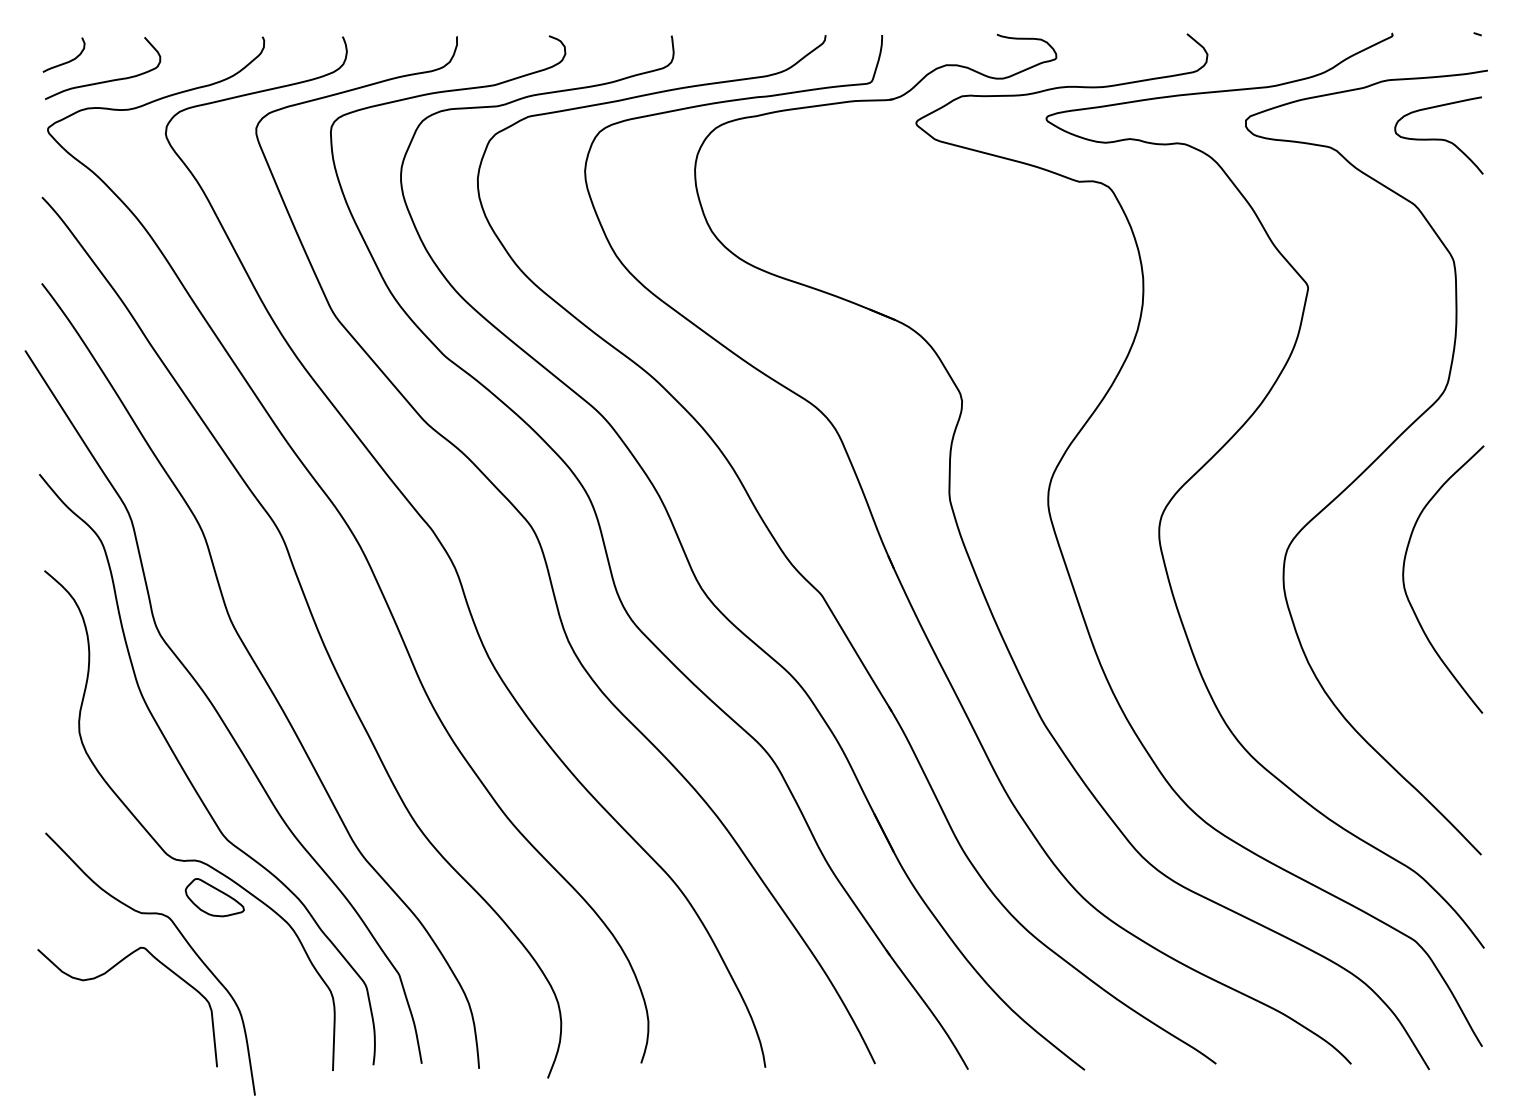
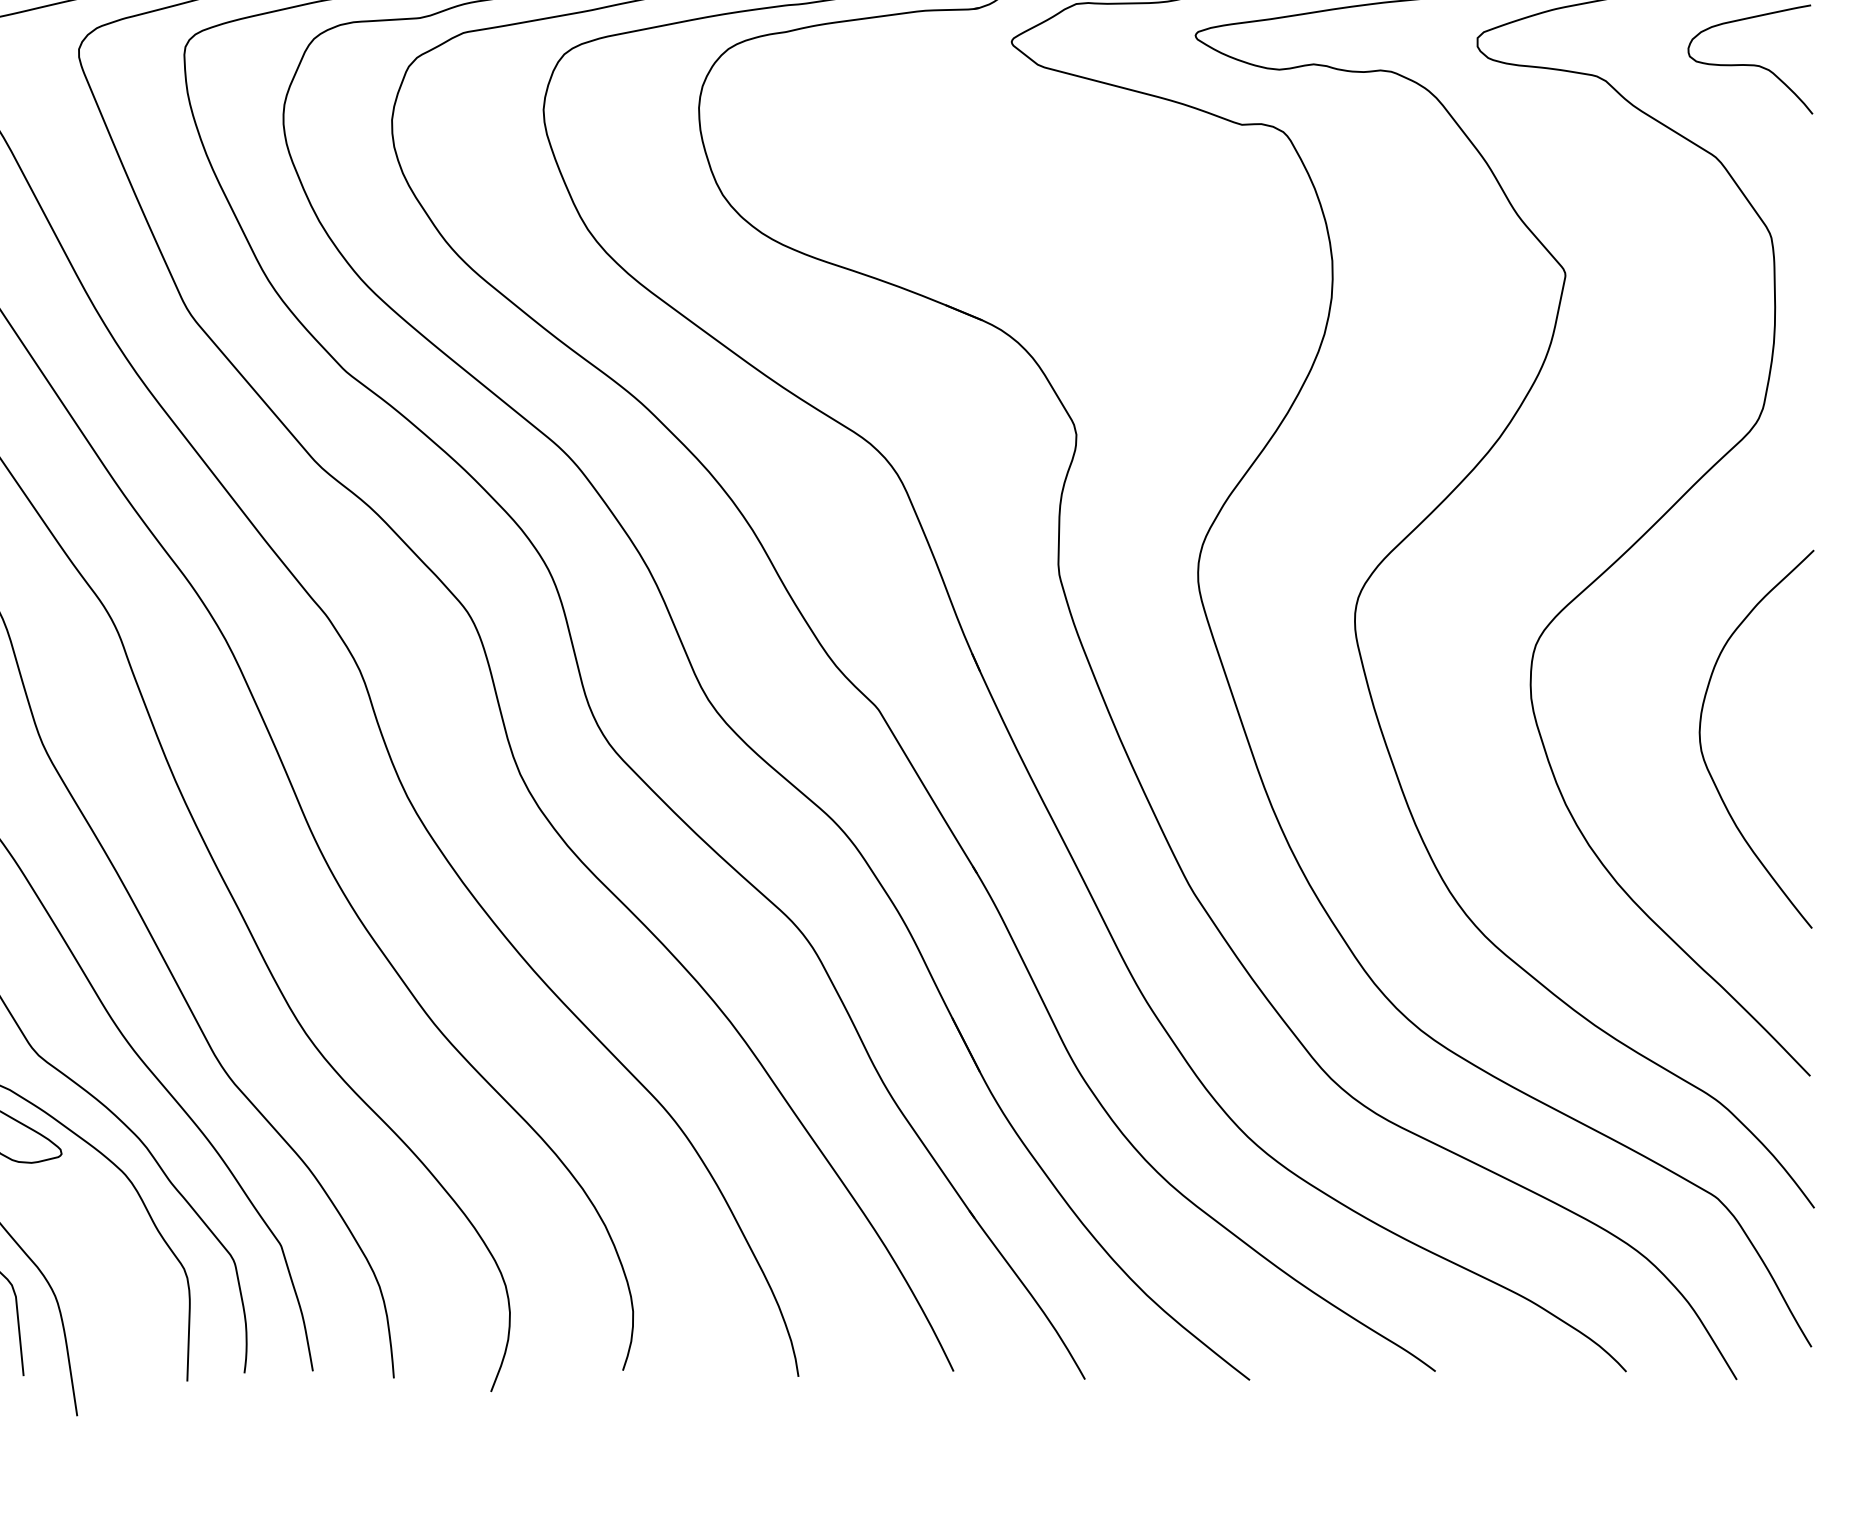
curve: (1405, 586) -> (1703, 749), moved

